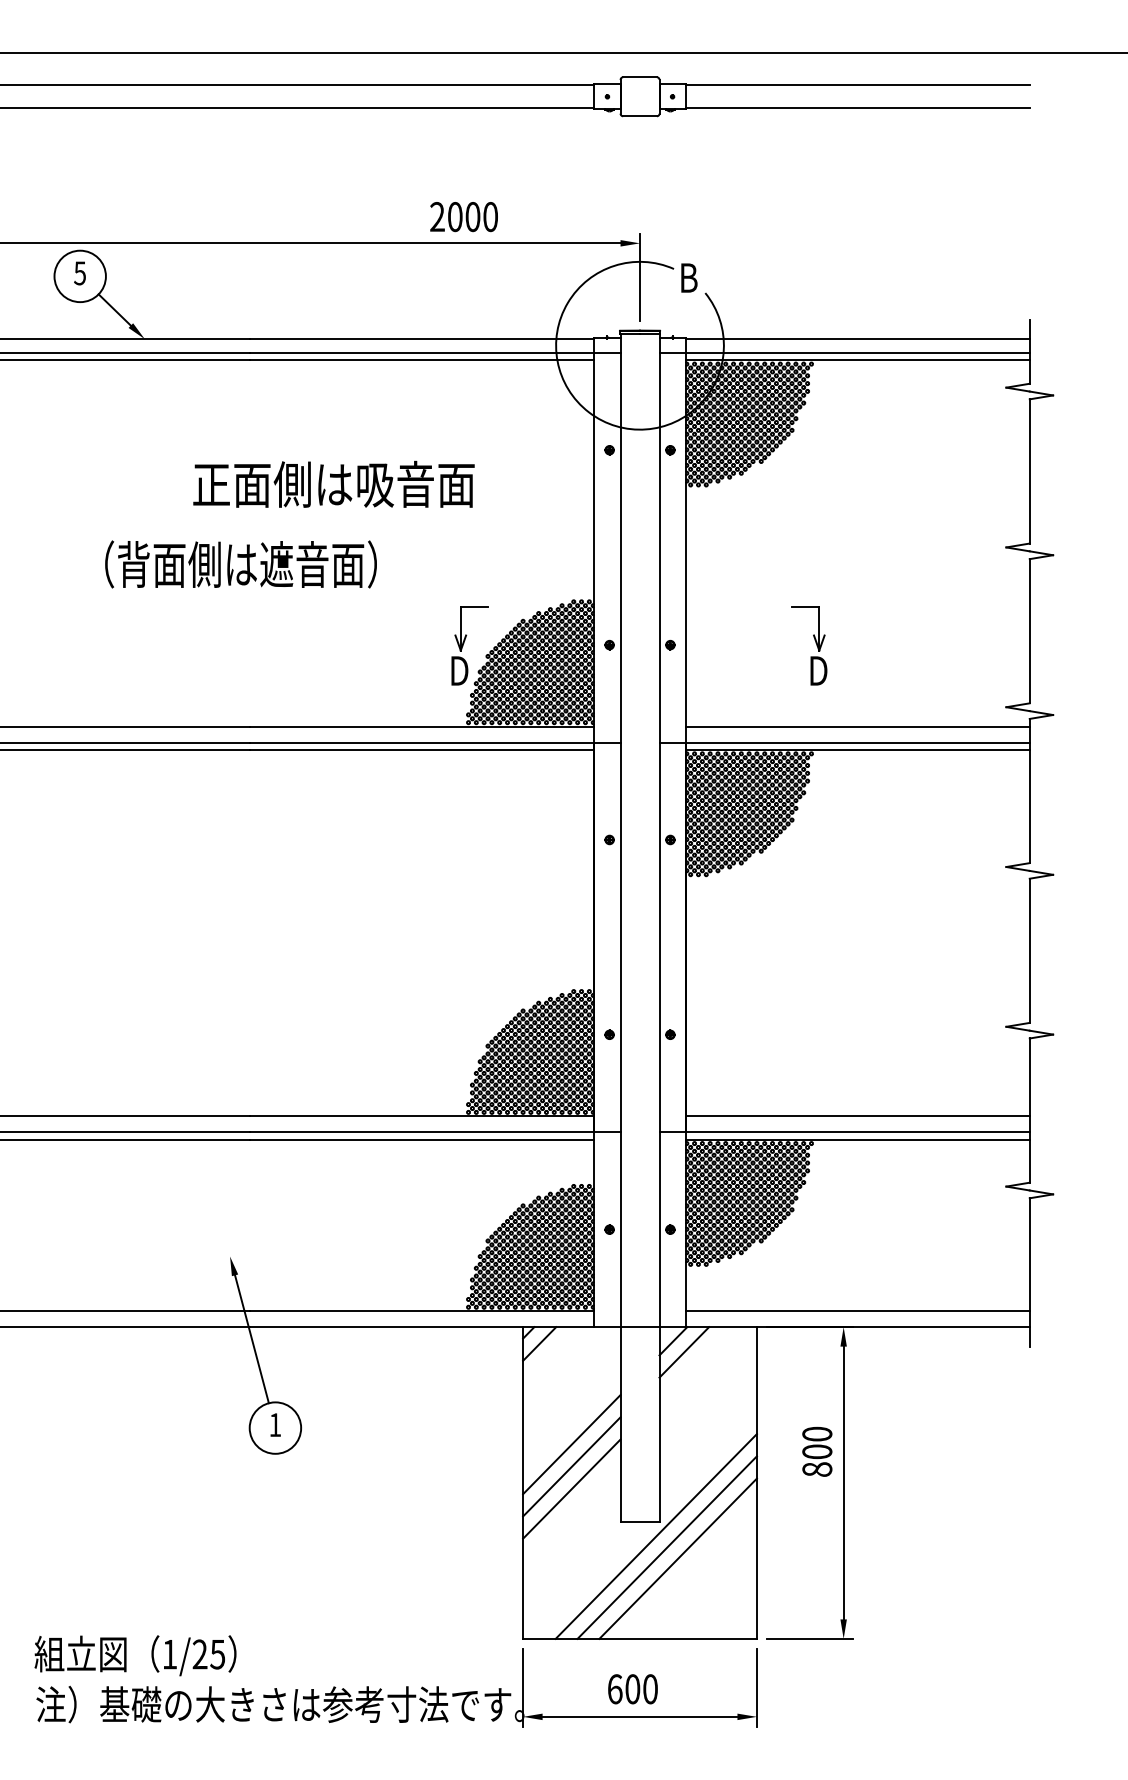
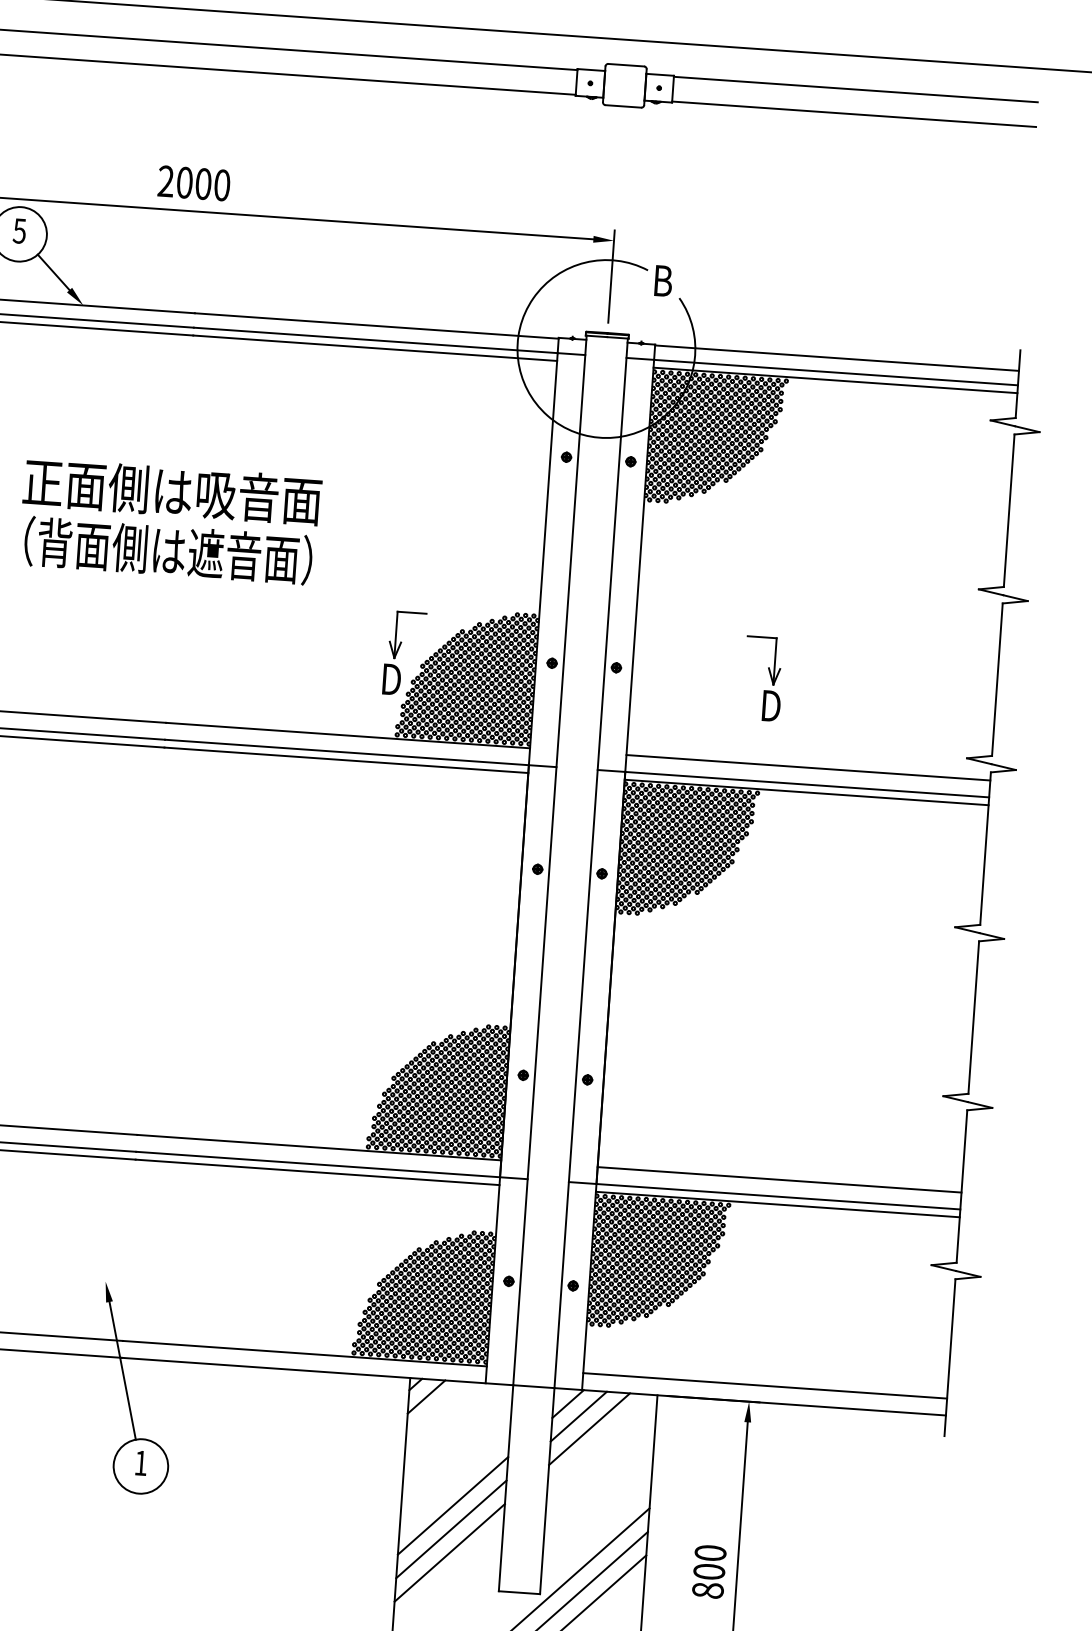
text: (463, 217) -> (193, 183), moved
text: (333, 483) -> (172, 490), moved
line: (694, 1363) -> (588, 1429), added
text: (817, 1451) -> (709, 1571), moved

